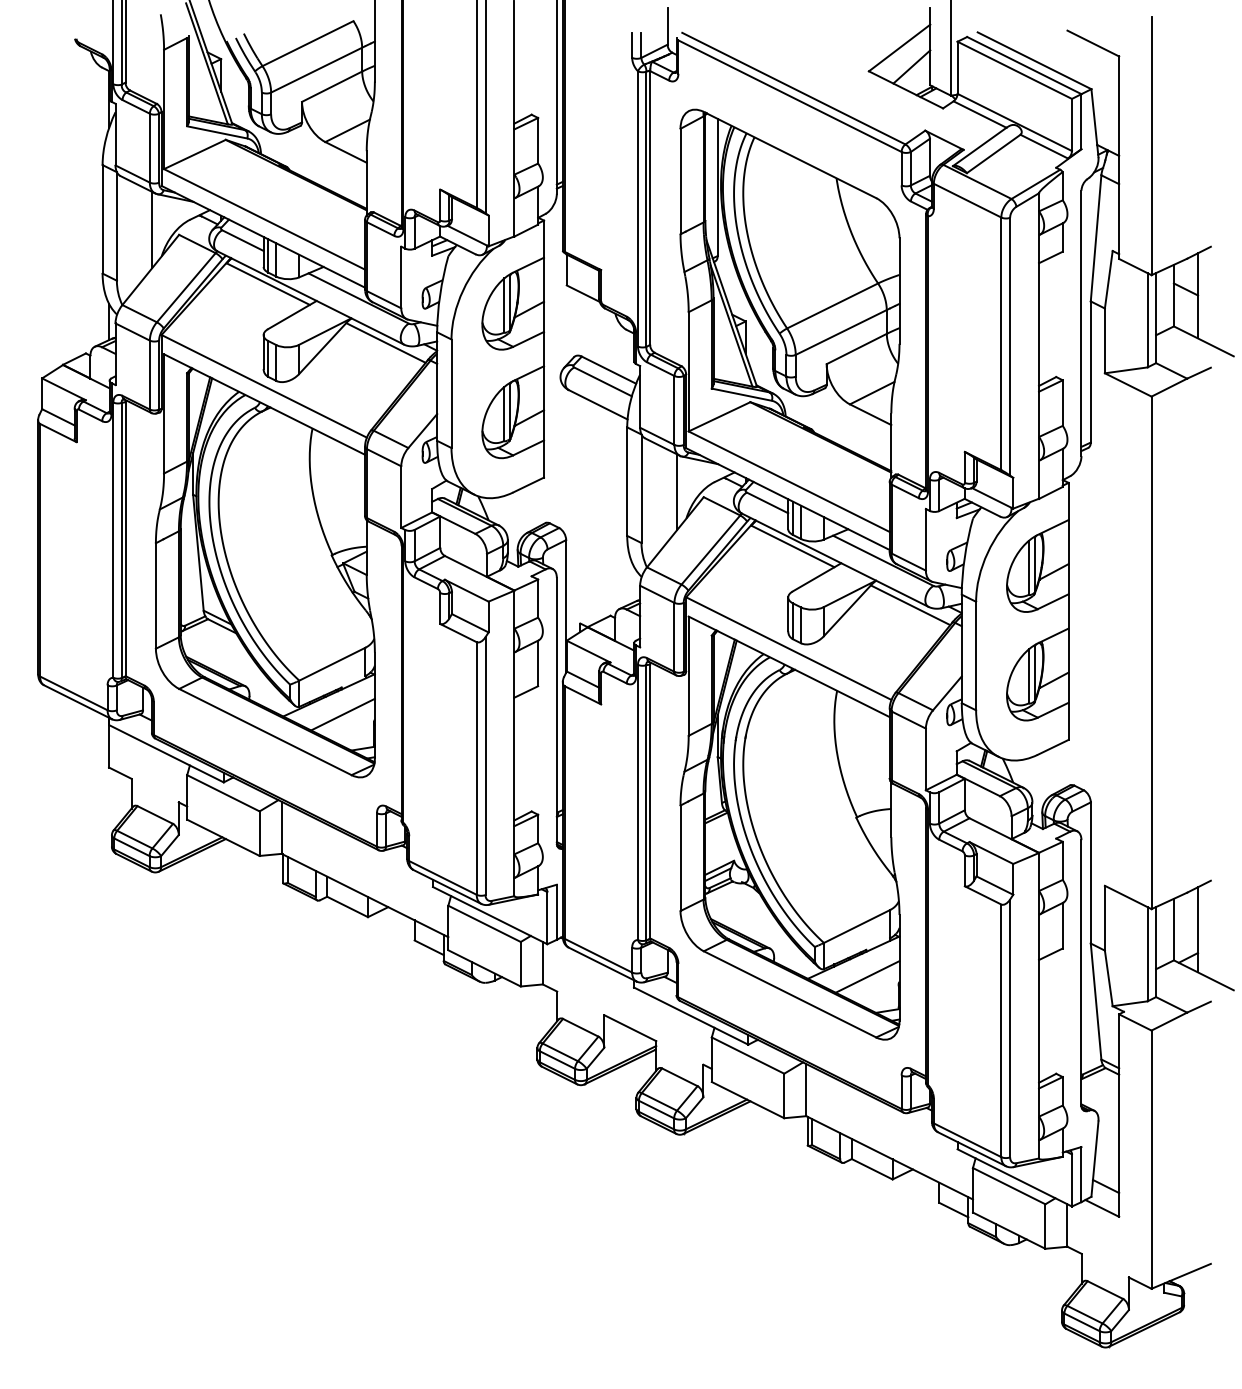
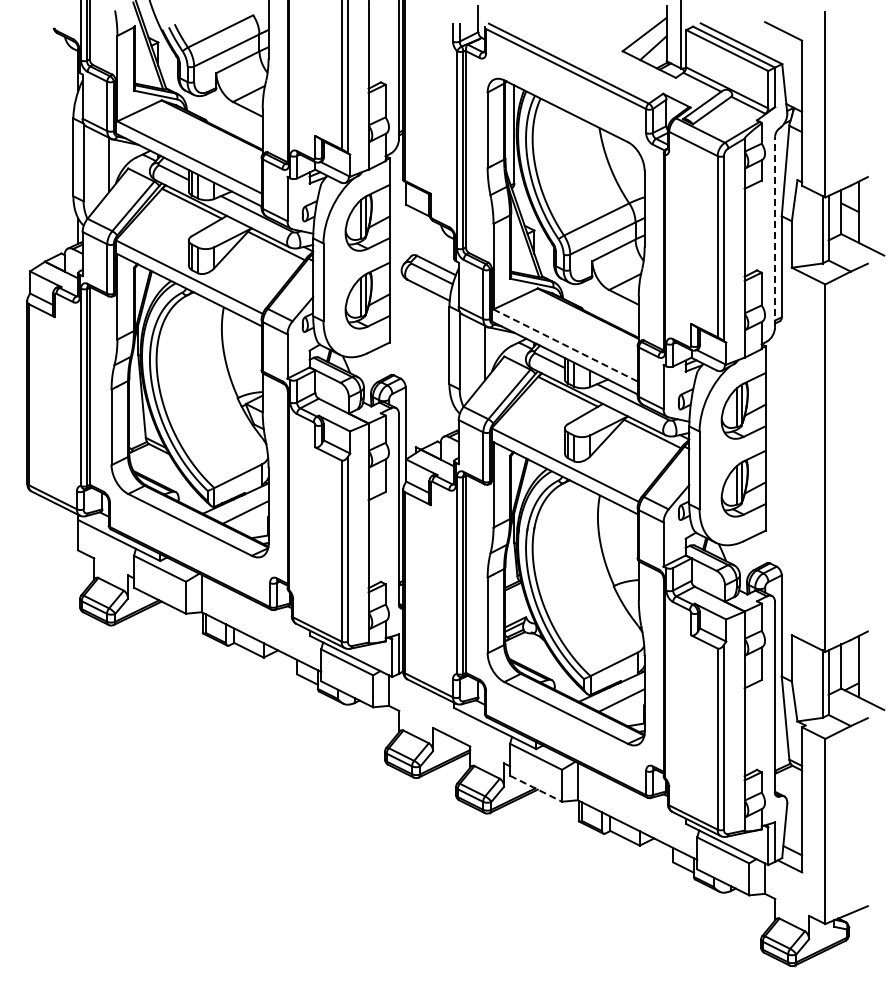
line: (1082, 322) -> (775, 231), solid -> dashed
line: (789, 481) -> (565, 345), solid -> dashed
line: (748, 1099) -> (536, 788), solid -> dashed

